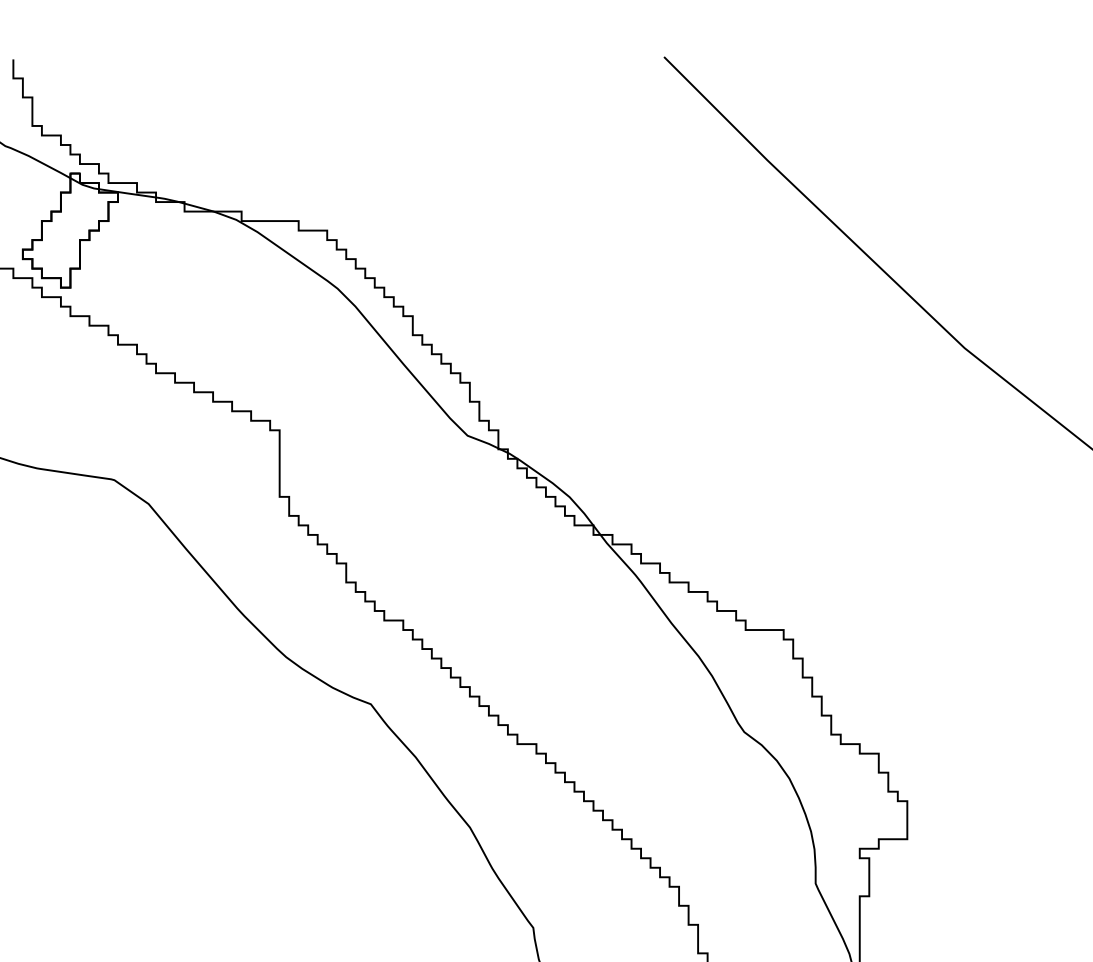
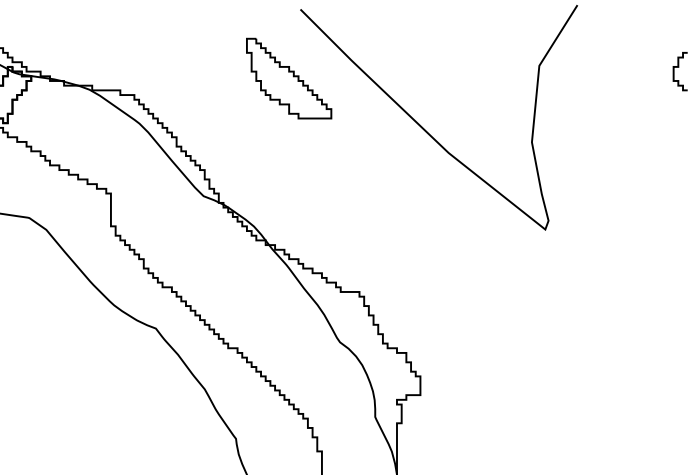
part: (641, 197) -> (289, 78), added

